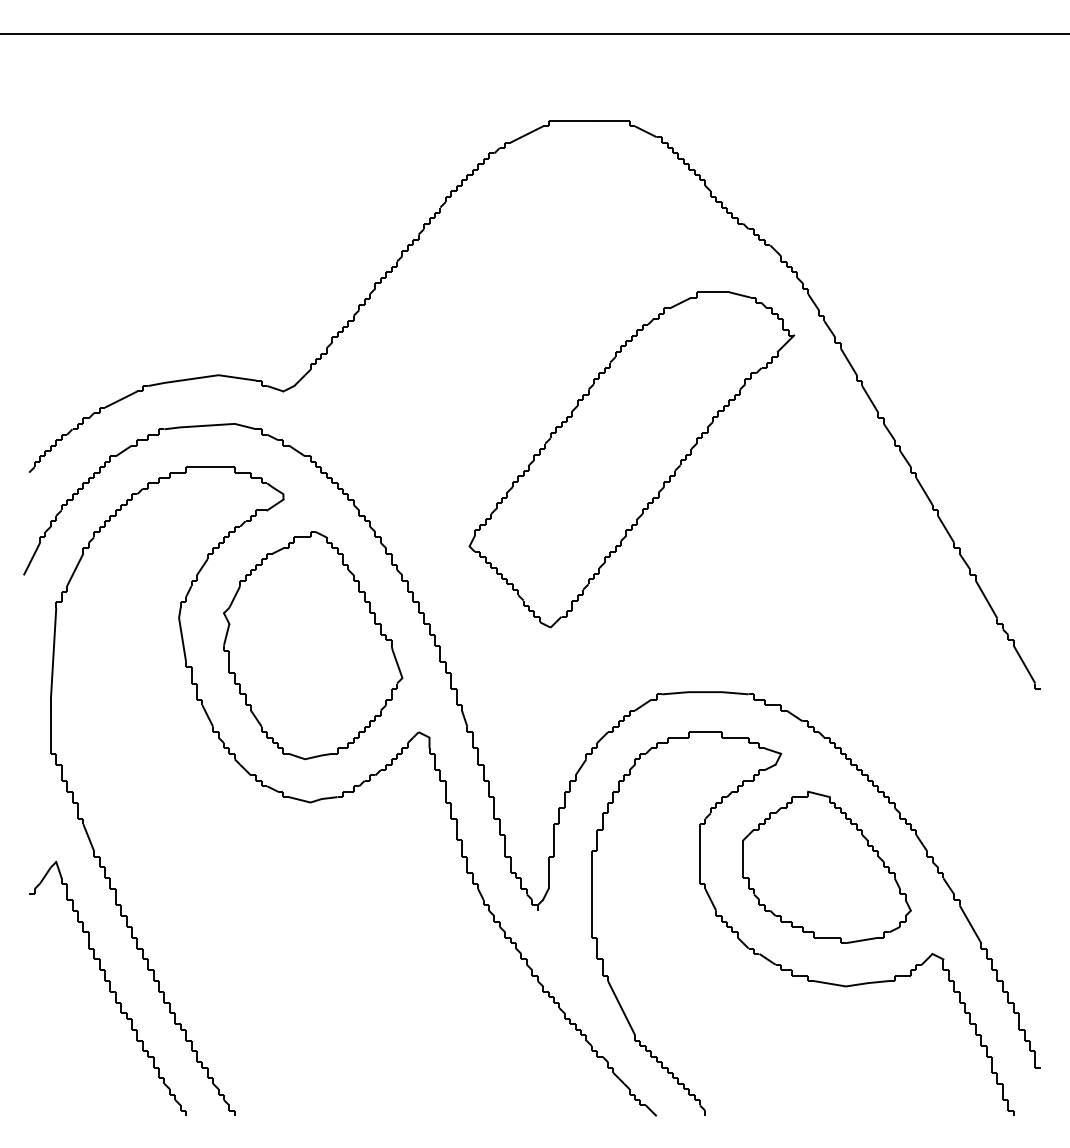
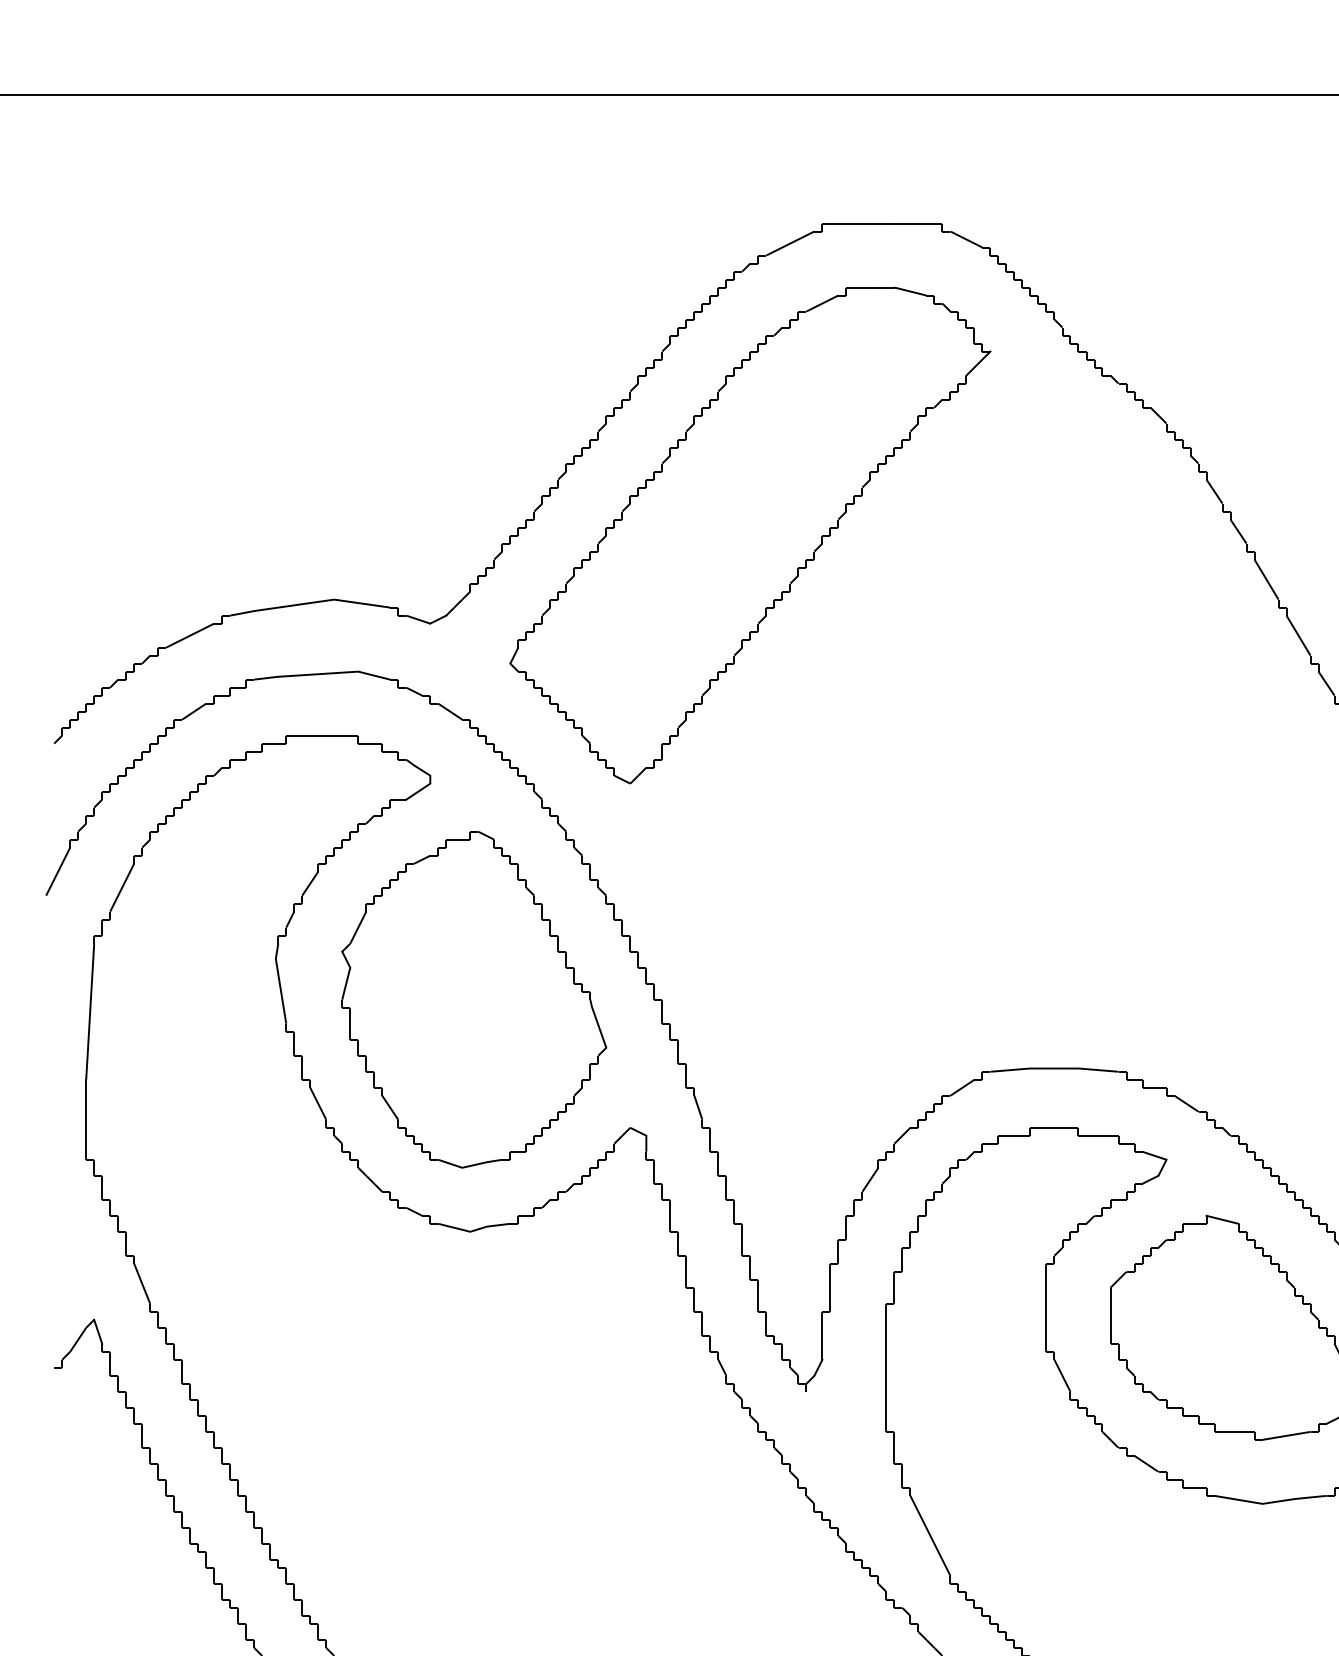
part: (631, 459) -> (749, 534), moved

